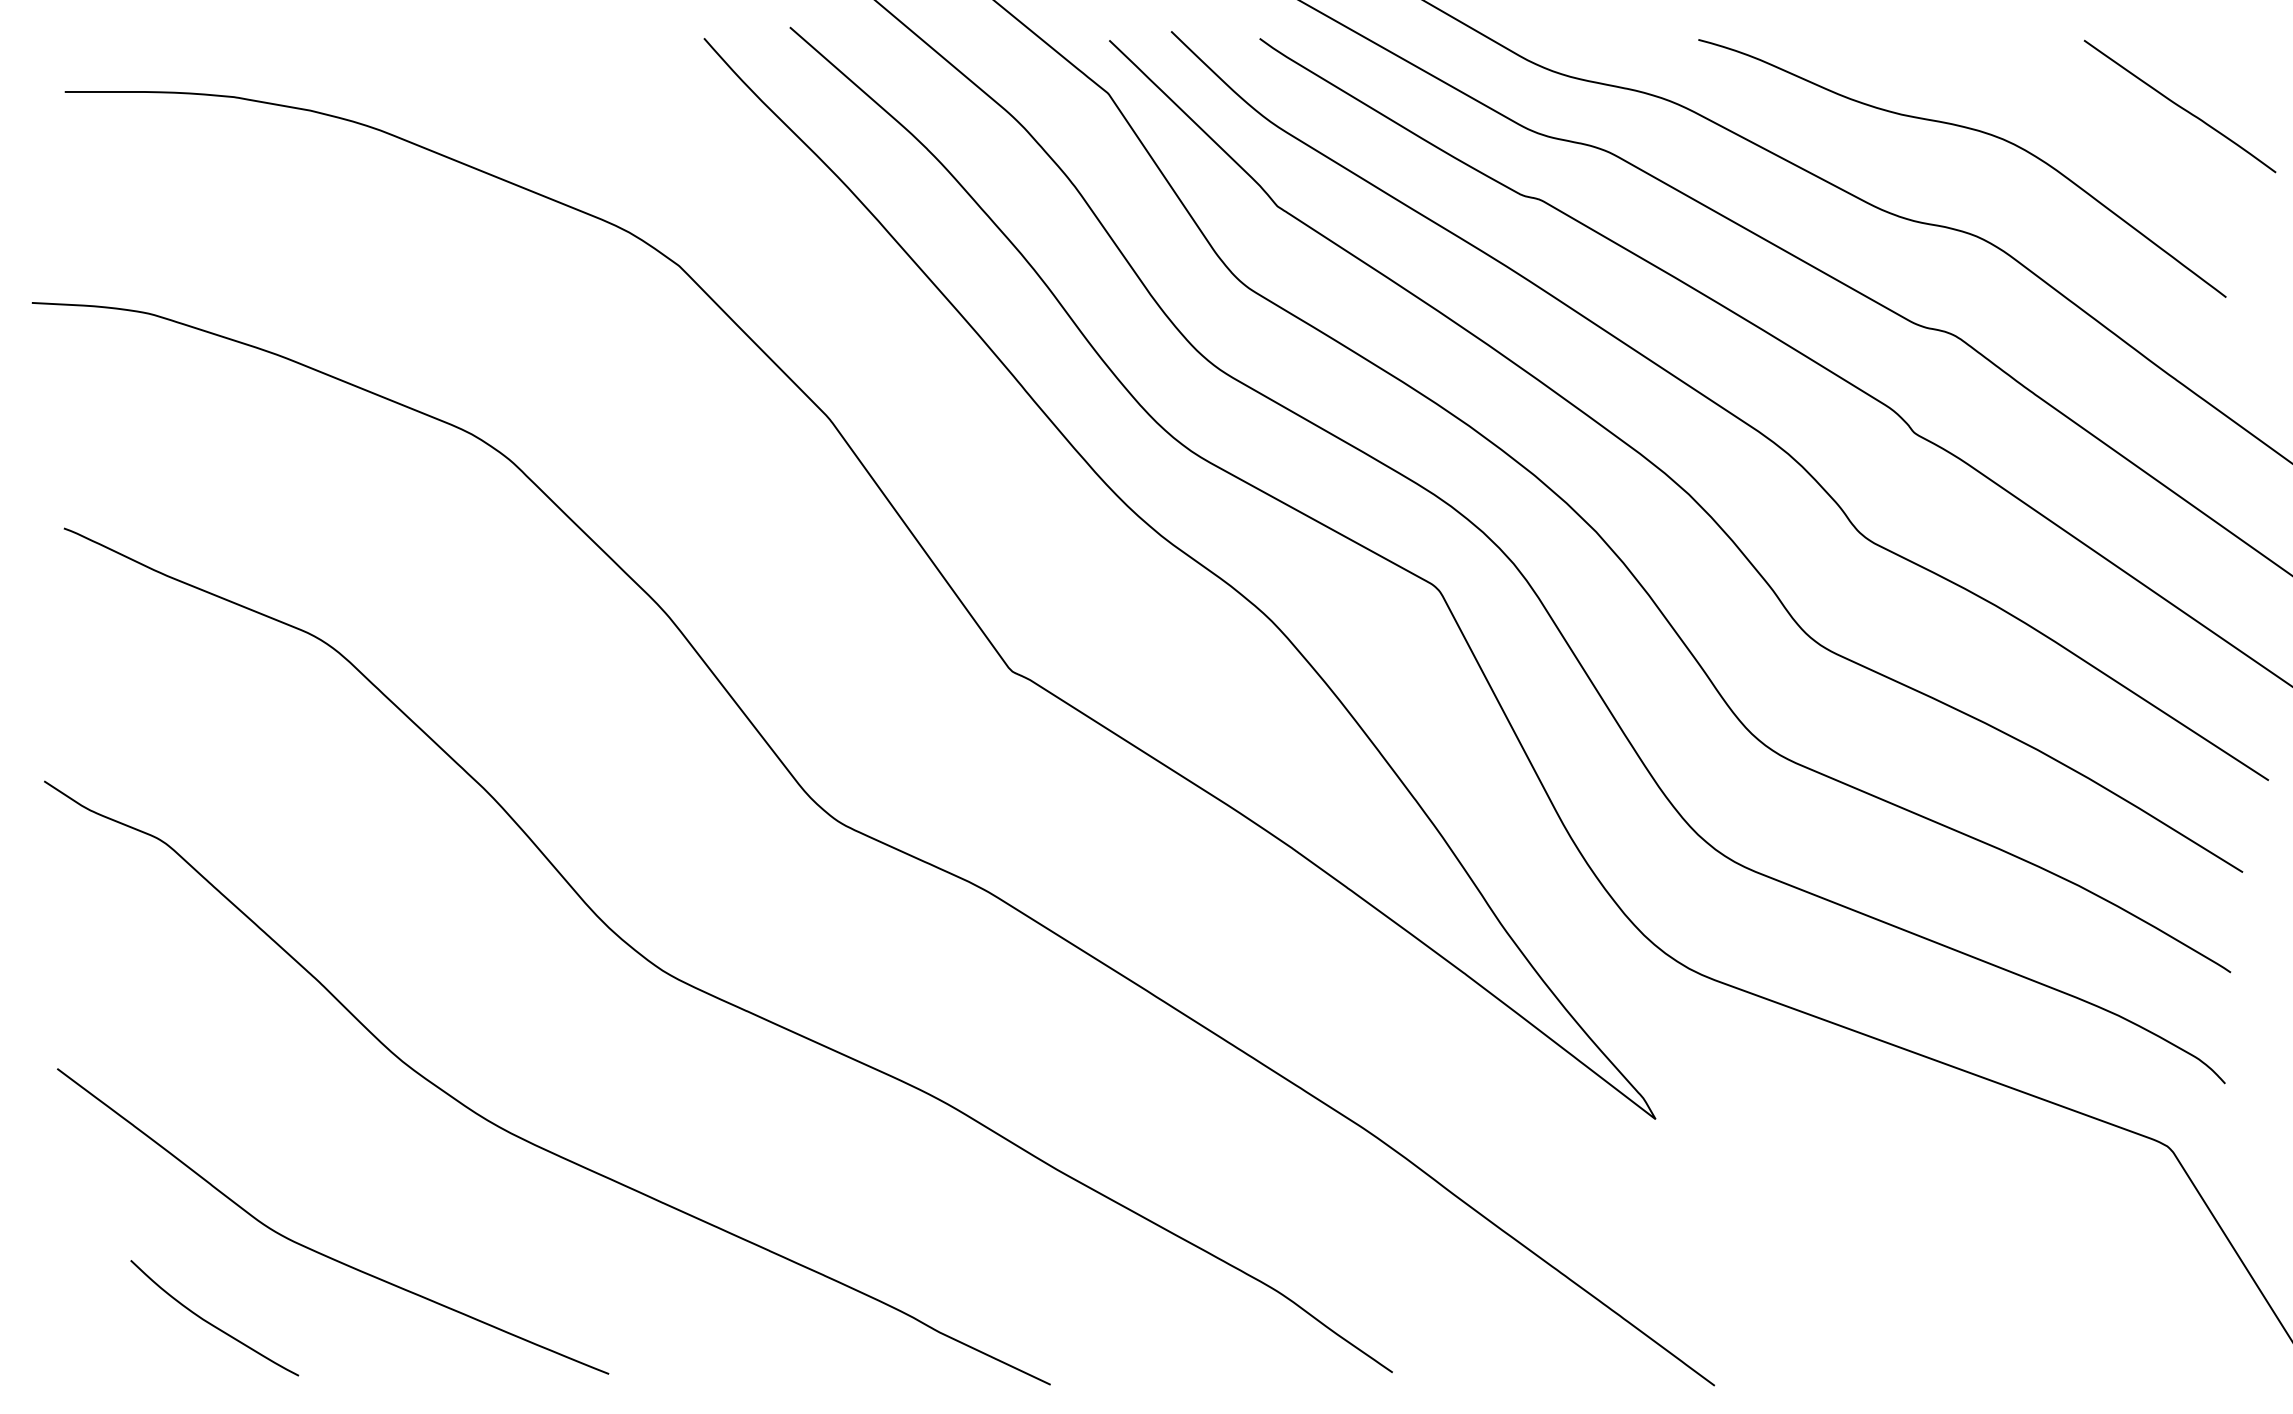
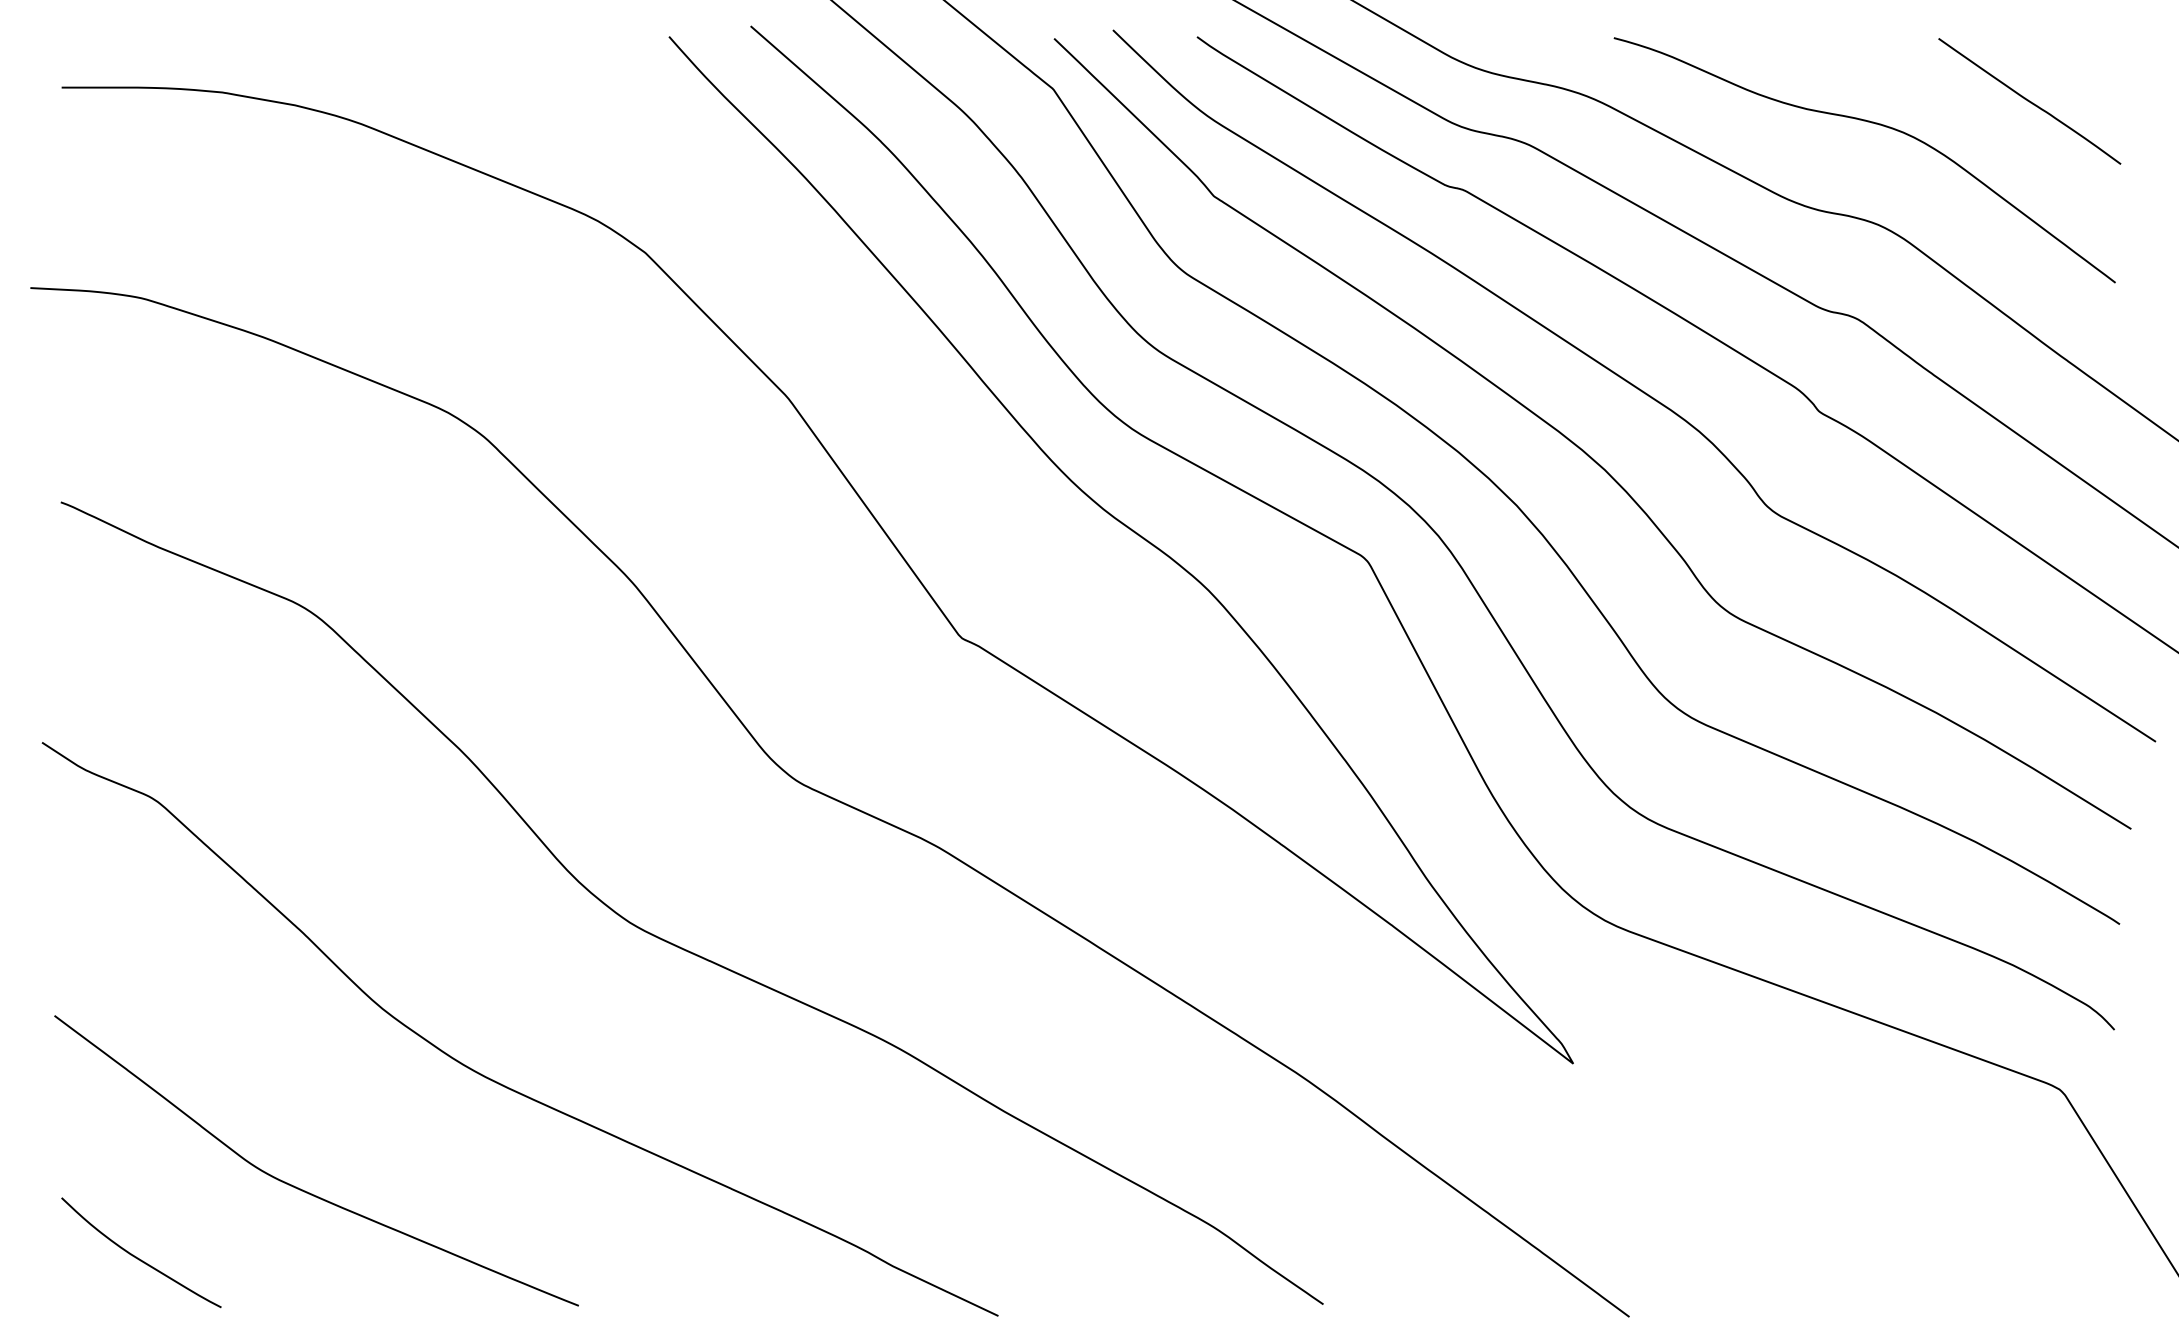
curve: (2179, 106) -> (2029, 101), moved
curve: (210, 1322) -> (137, 1256), moved

